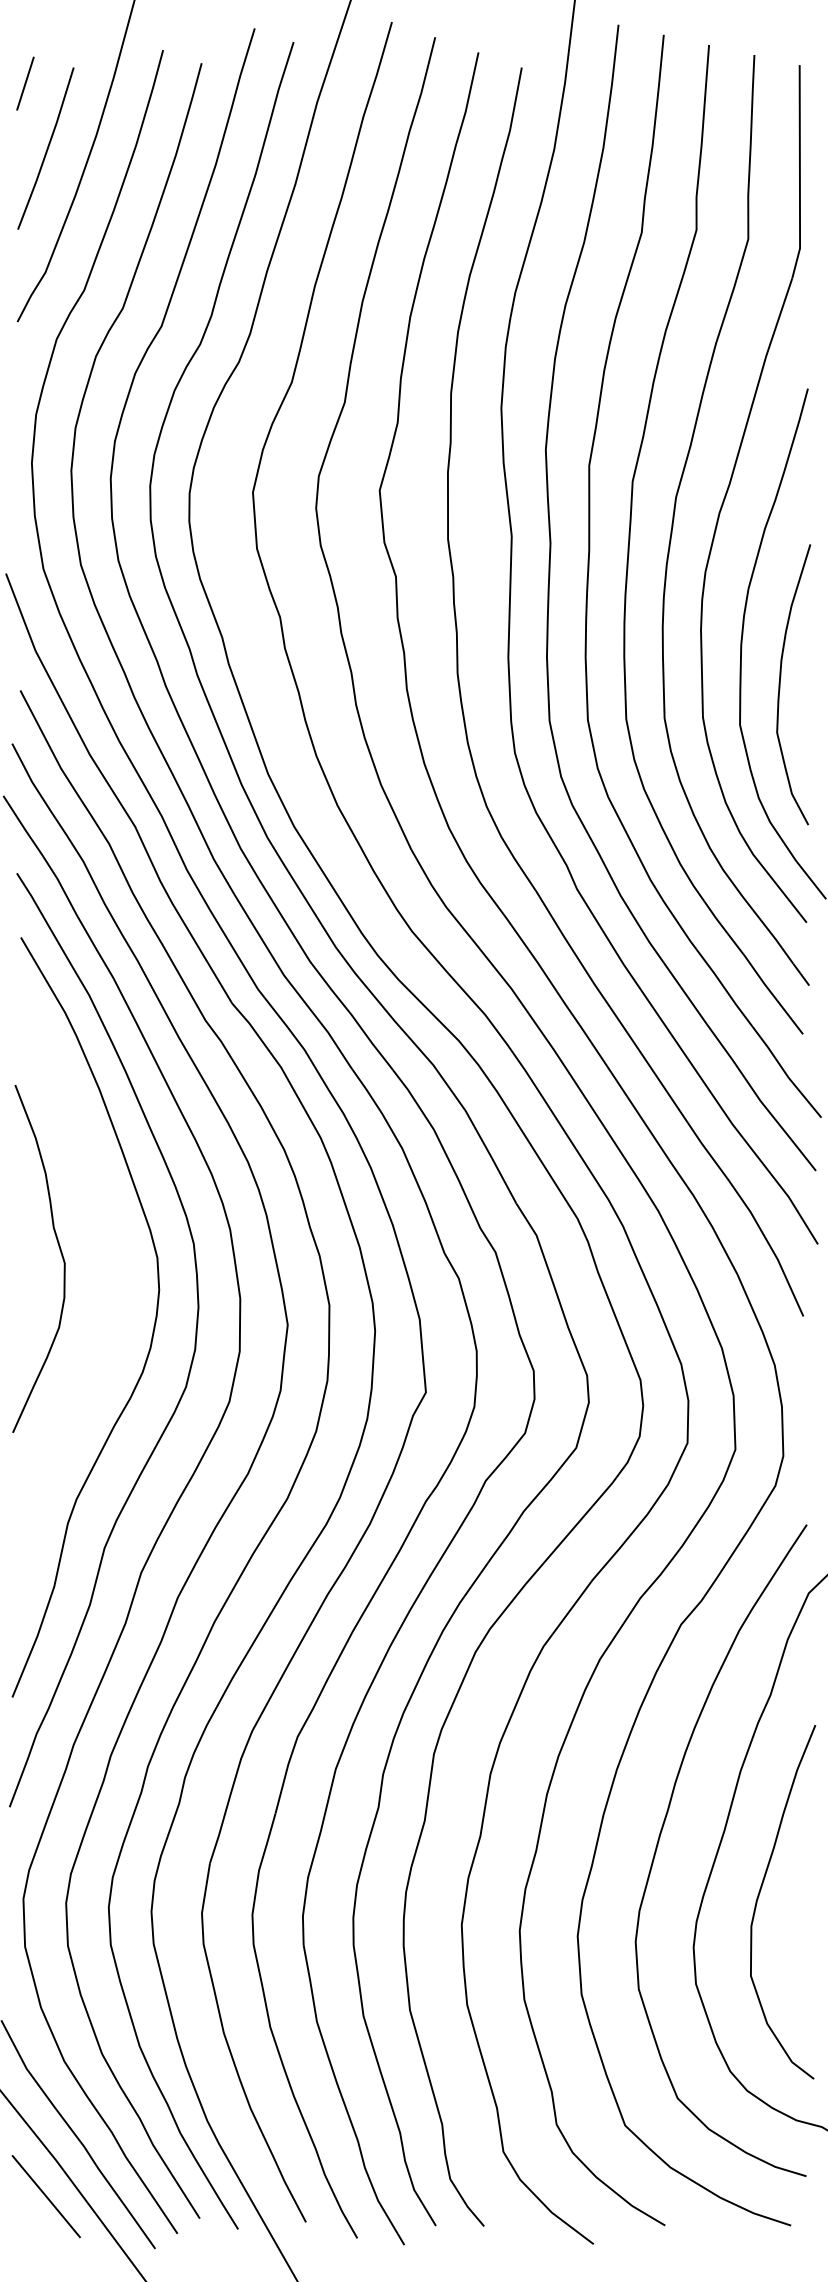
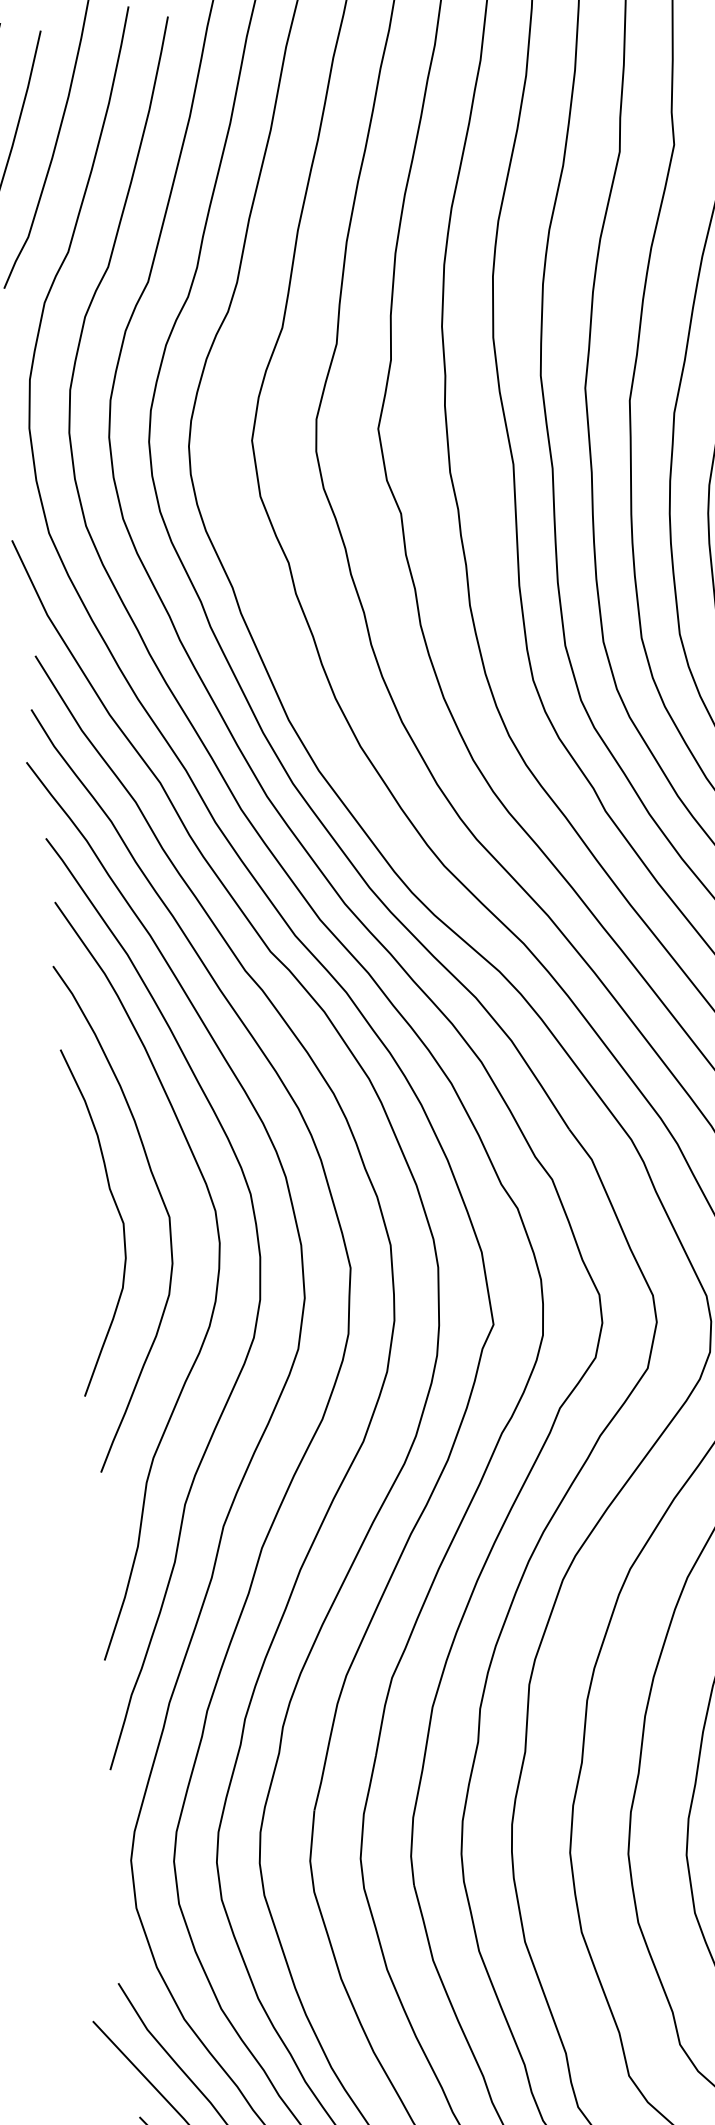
curve: (104, 1243) -> (161, 1200), added

